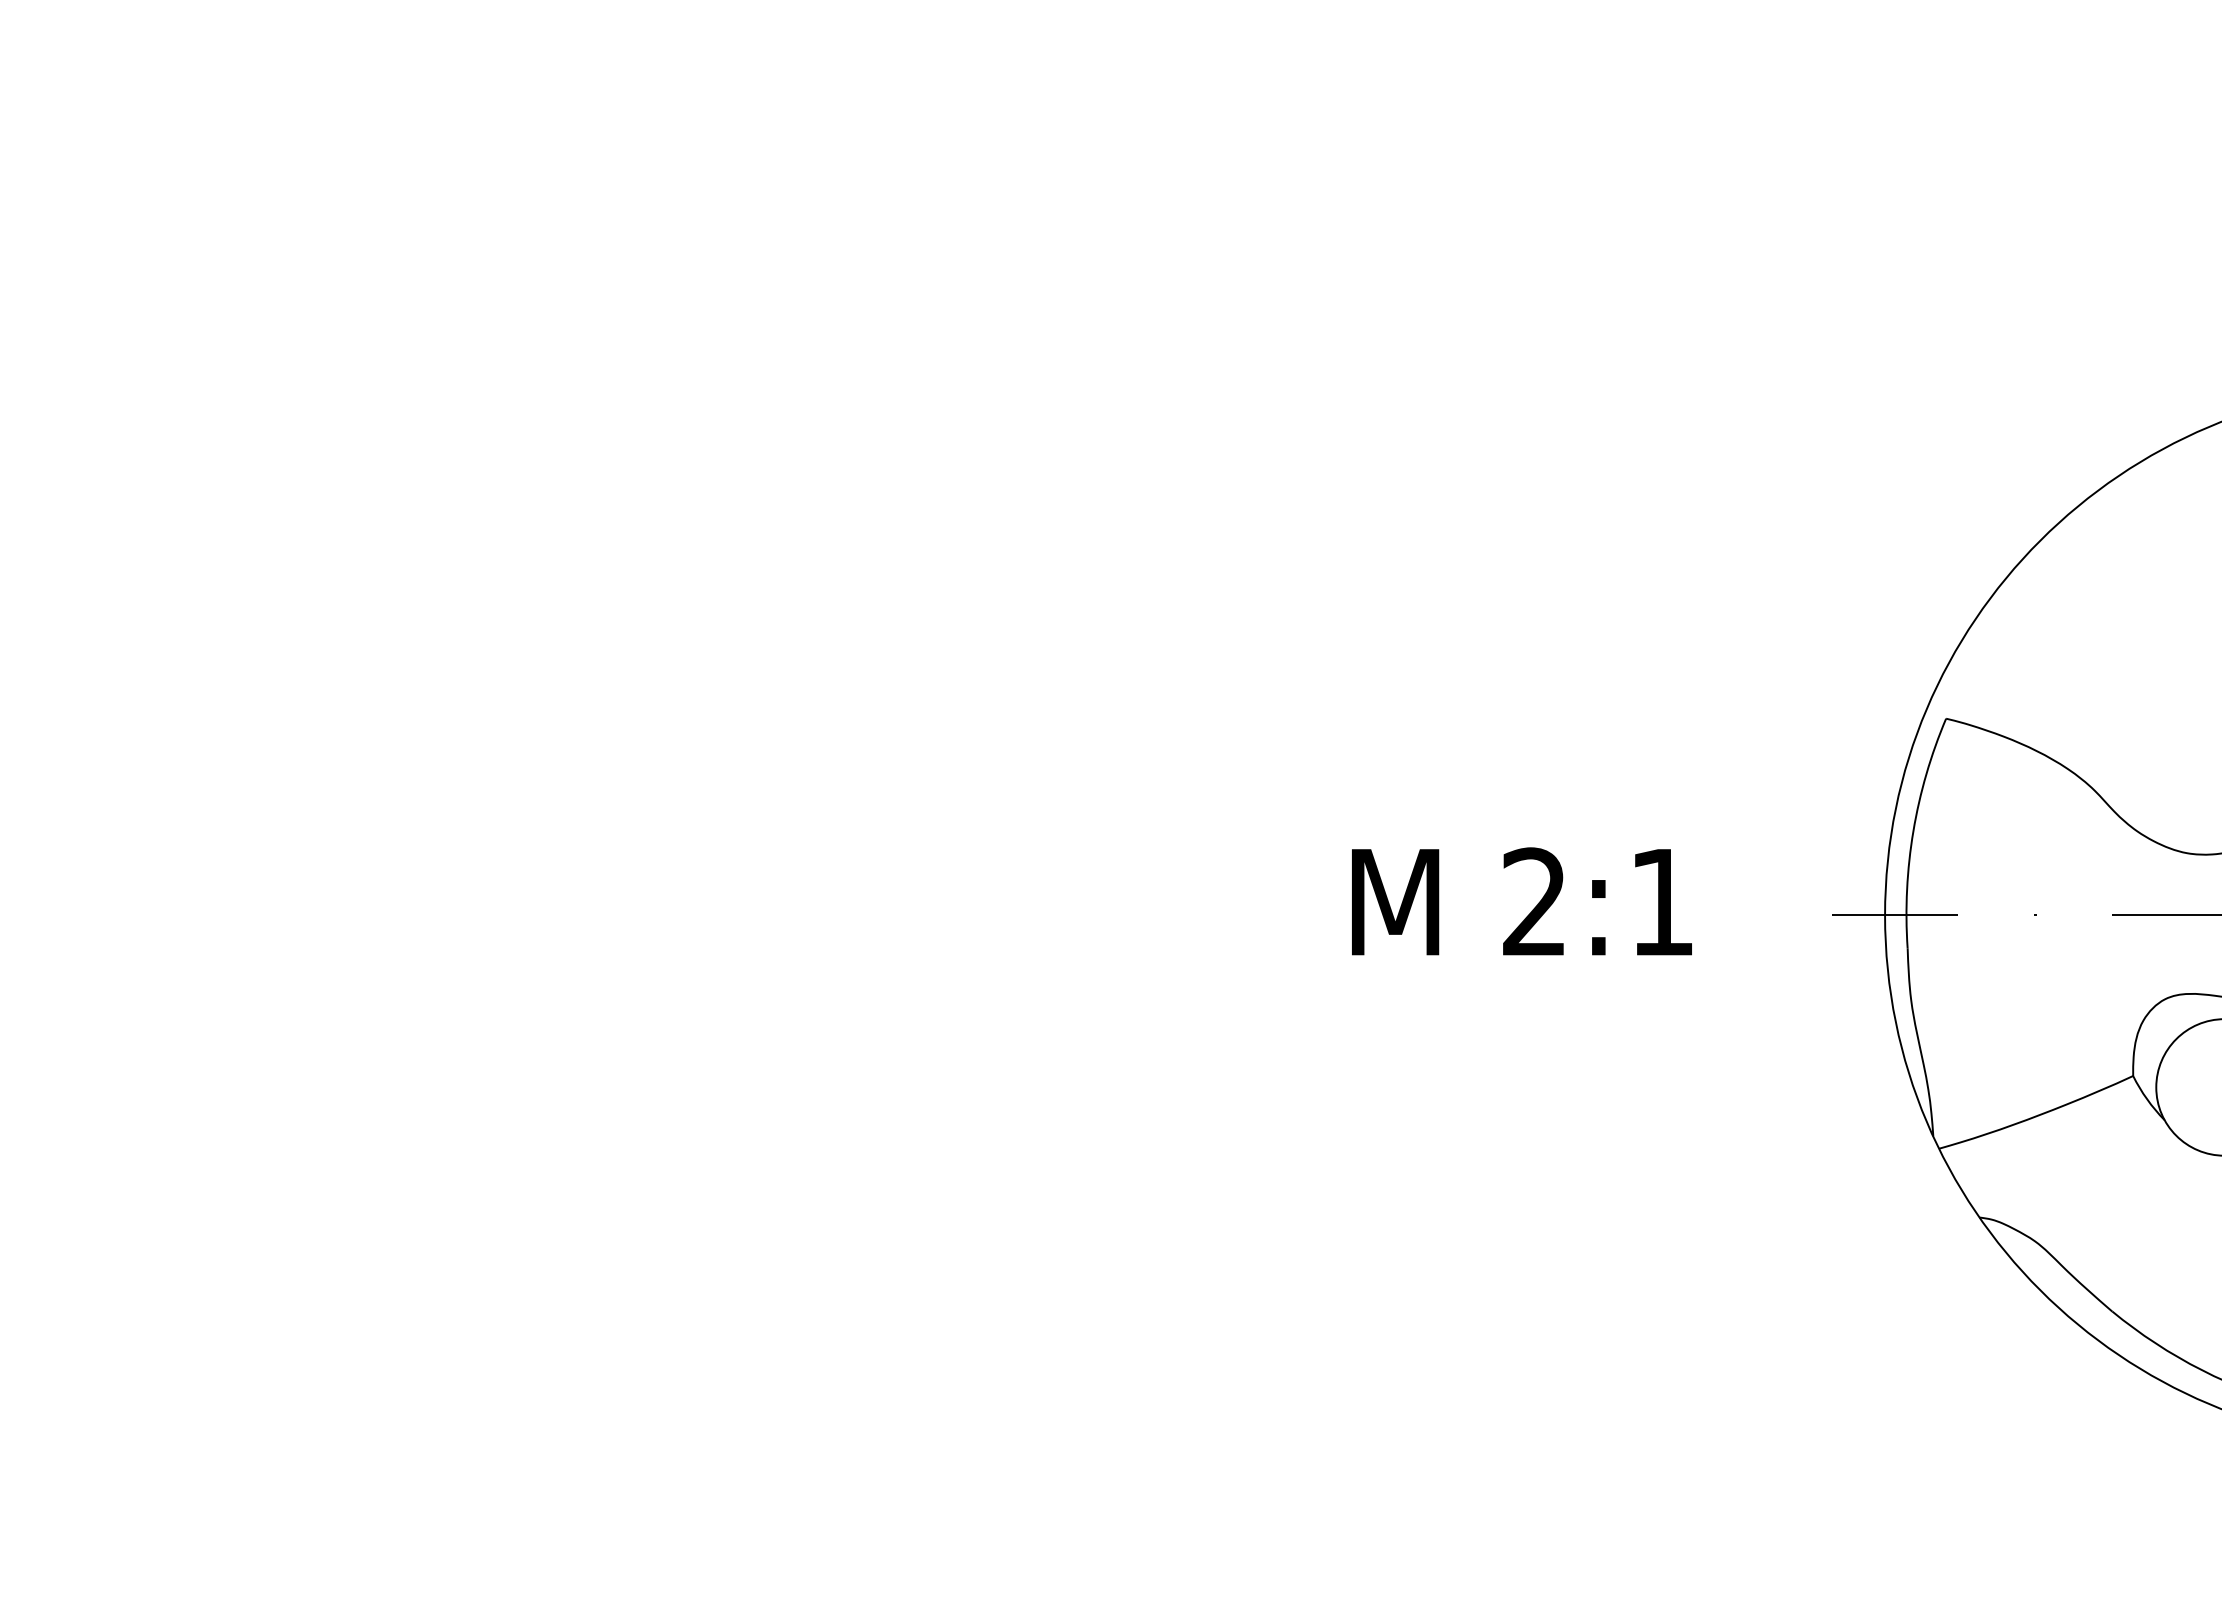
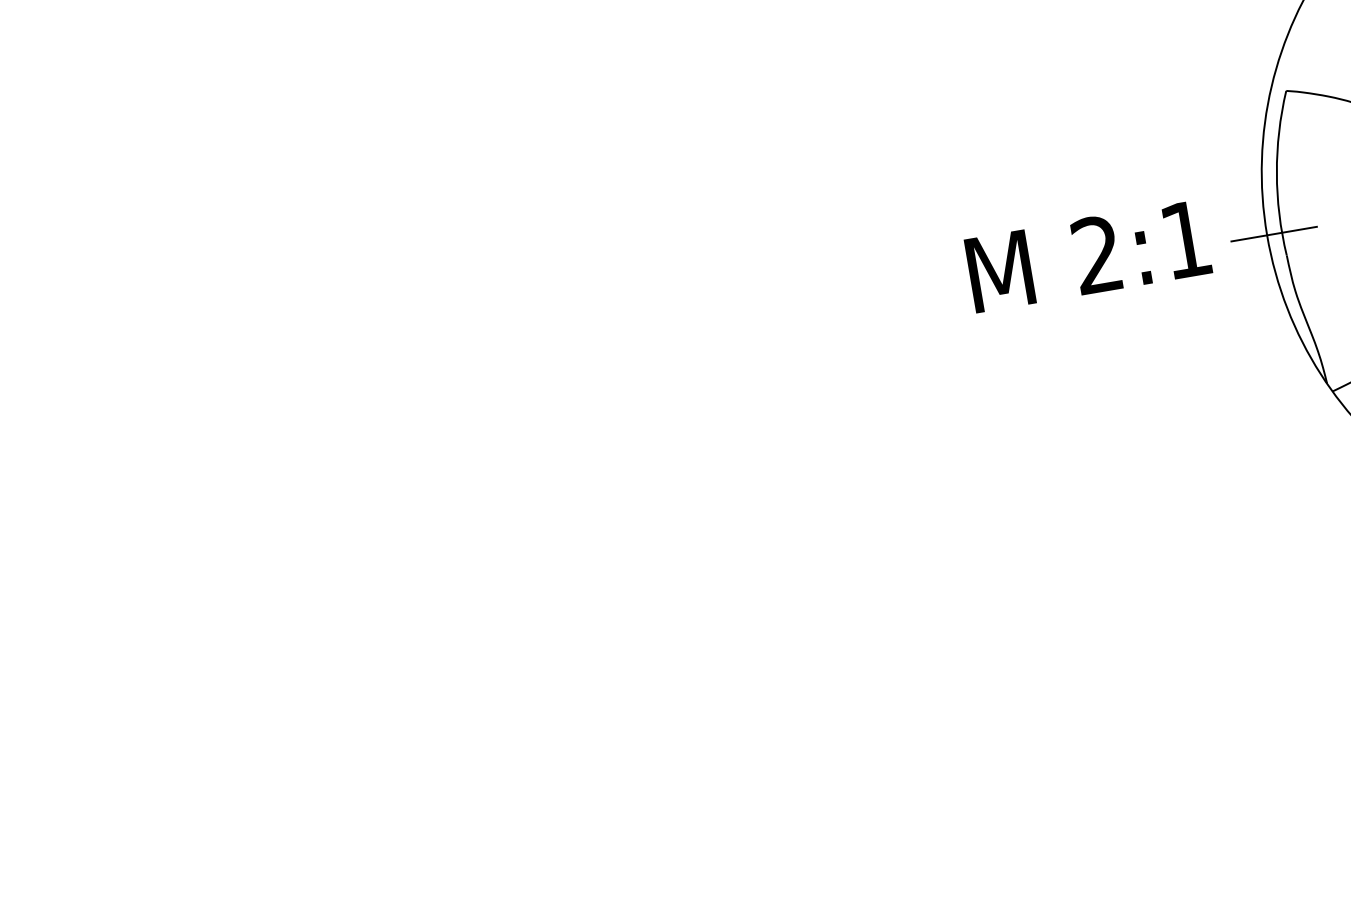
text: (1521, 901) -> (1088, 255), moved

